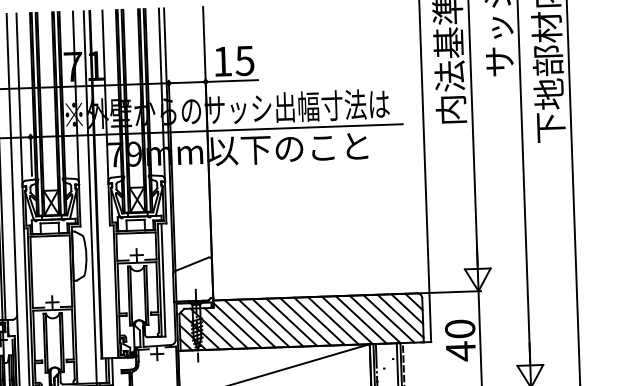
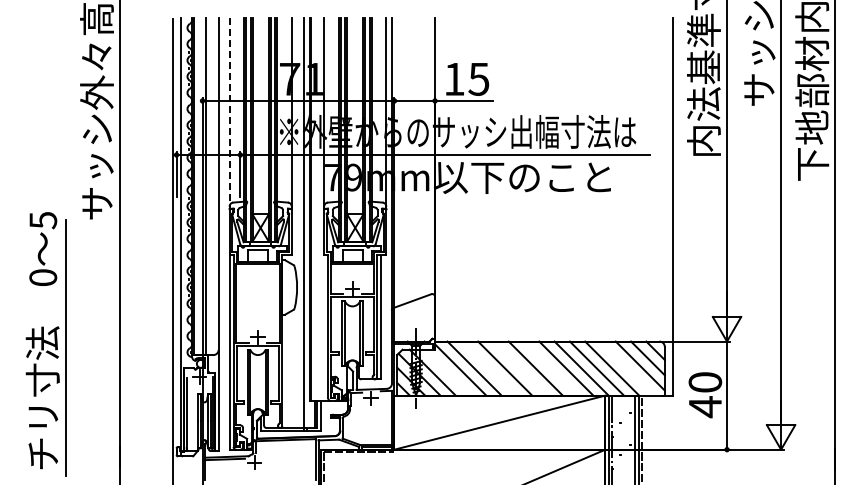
line: (19, 99) -> (229, 113), solid -> dashed
line: (389, 318) -> (627, 368), removed
line: (319, 321) -> (551, 368), removed
line: (291, 322) -> (520, 368), removed
line: (263, 323) -> (489, 368), removed
line: (226, 328) -> (448, 372), removed

